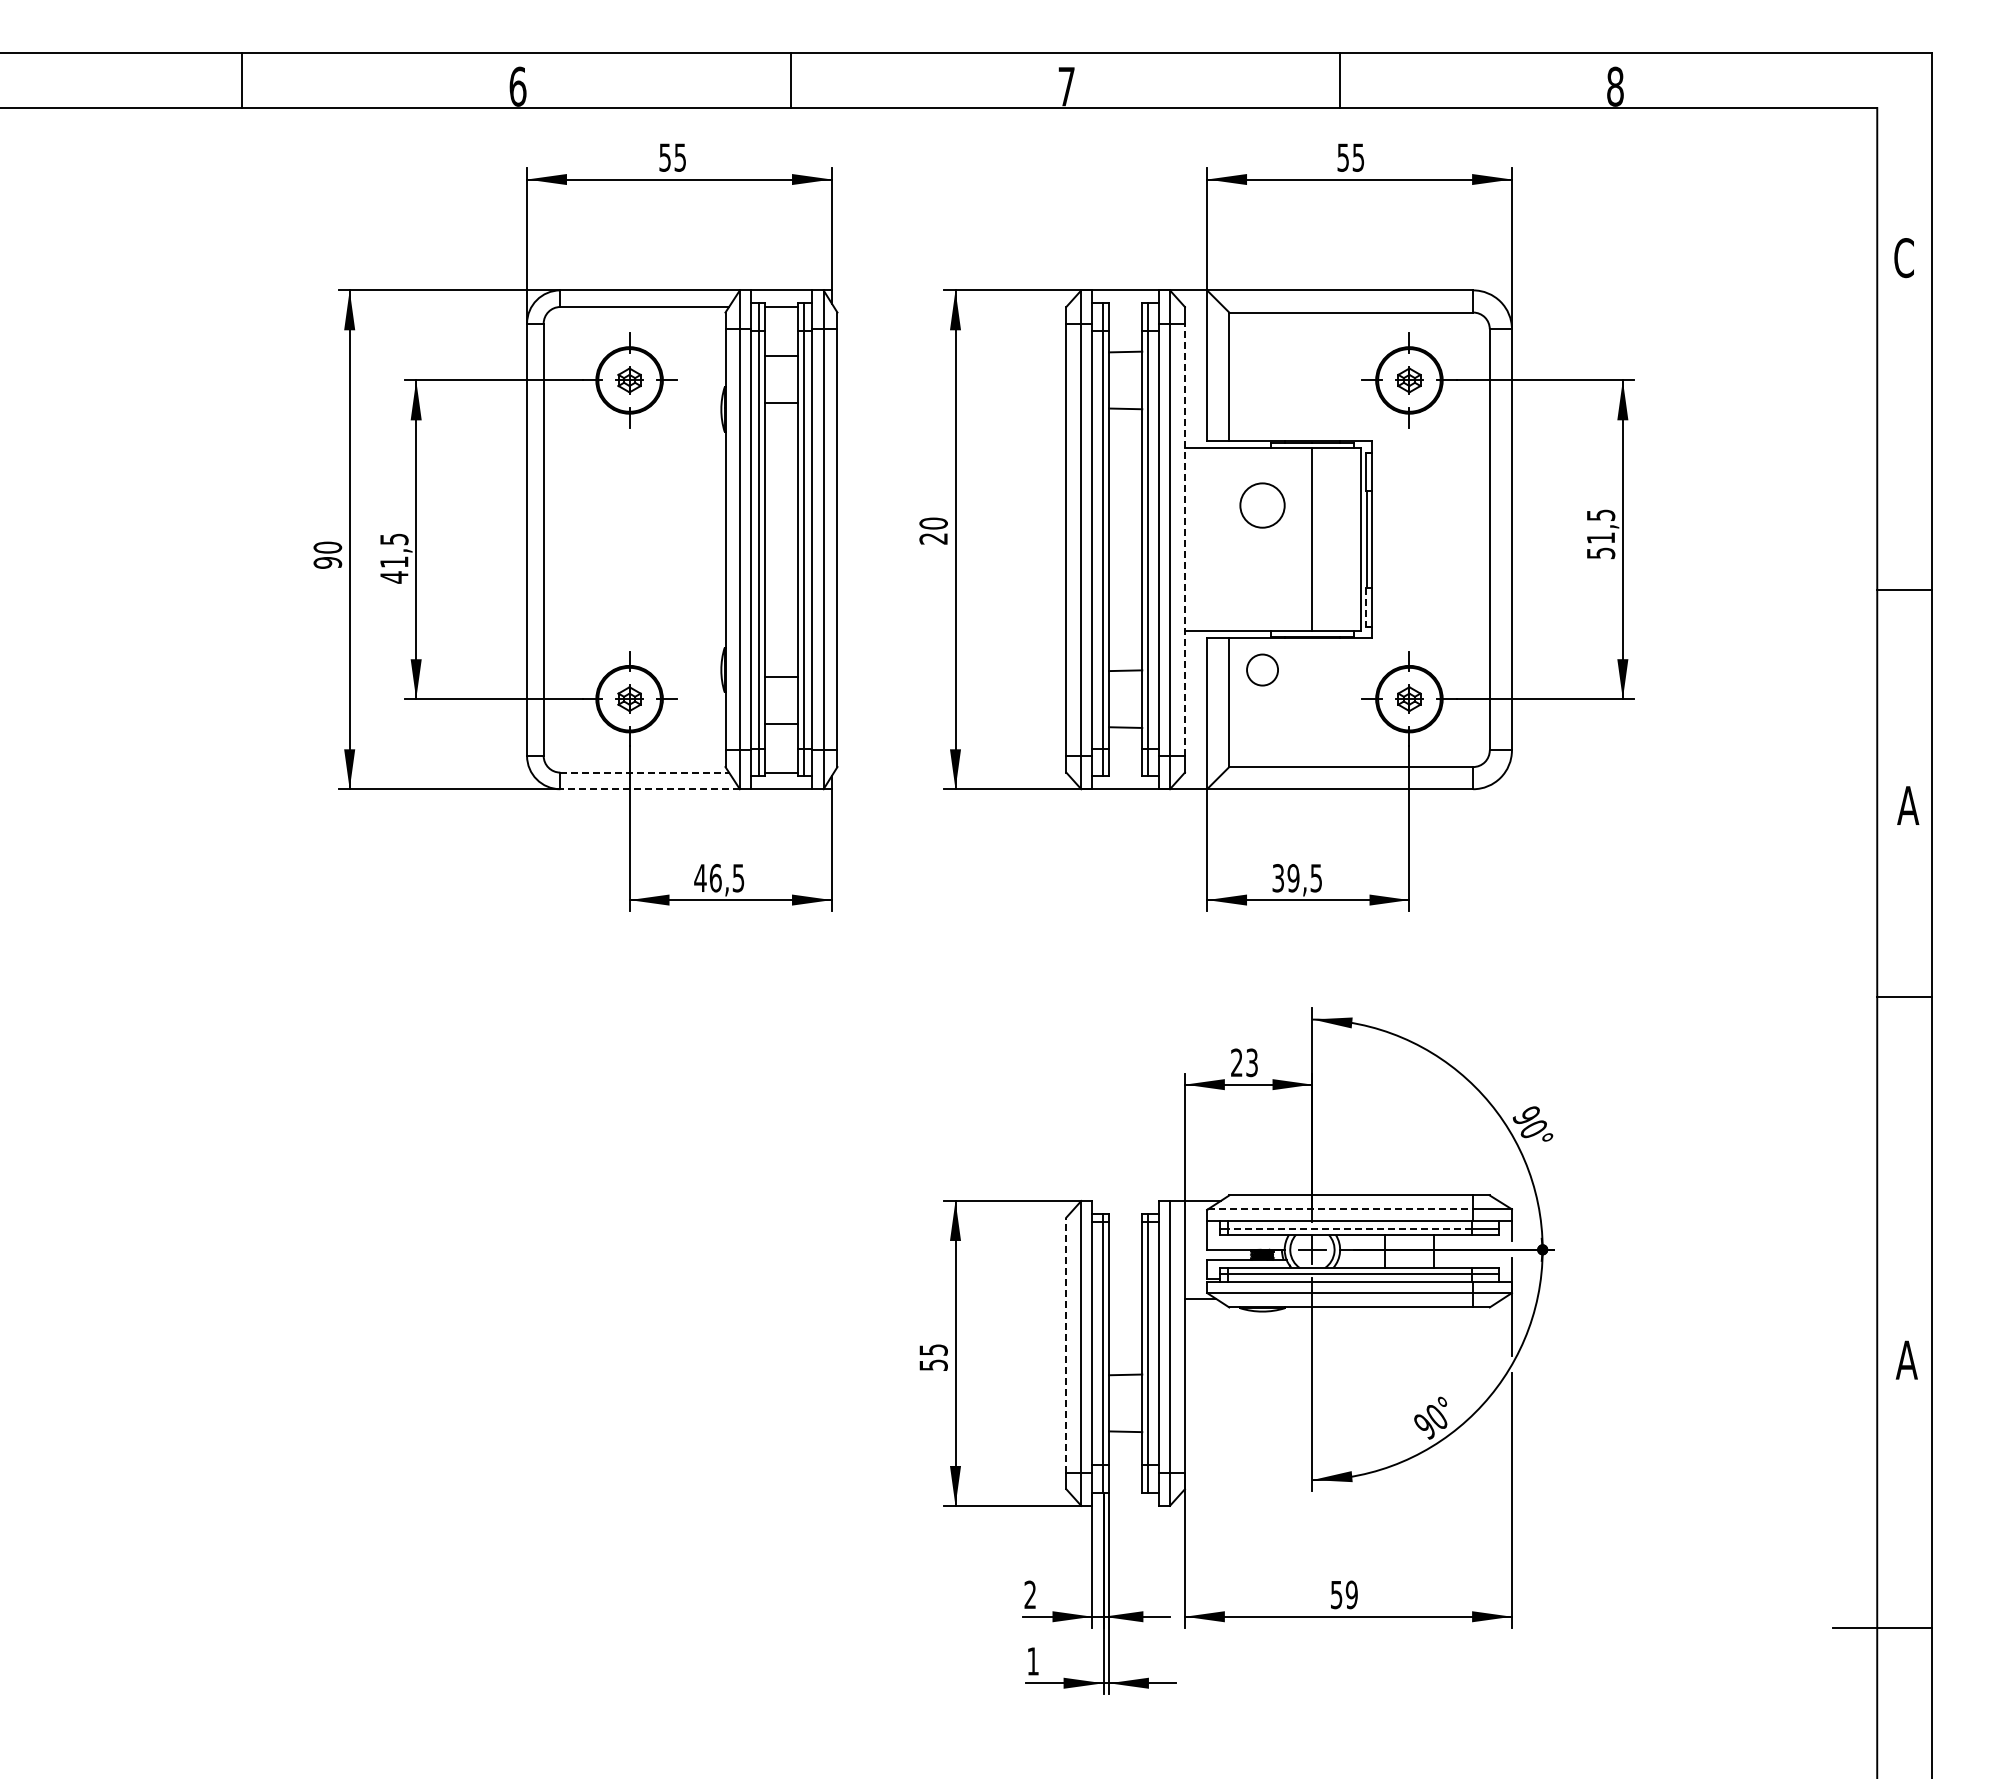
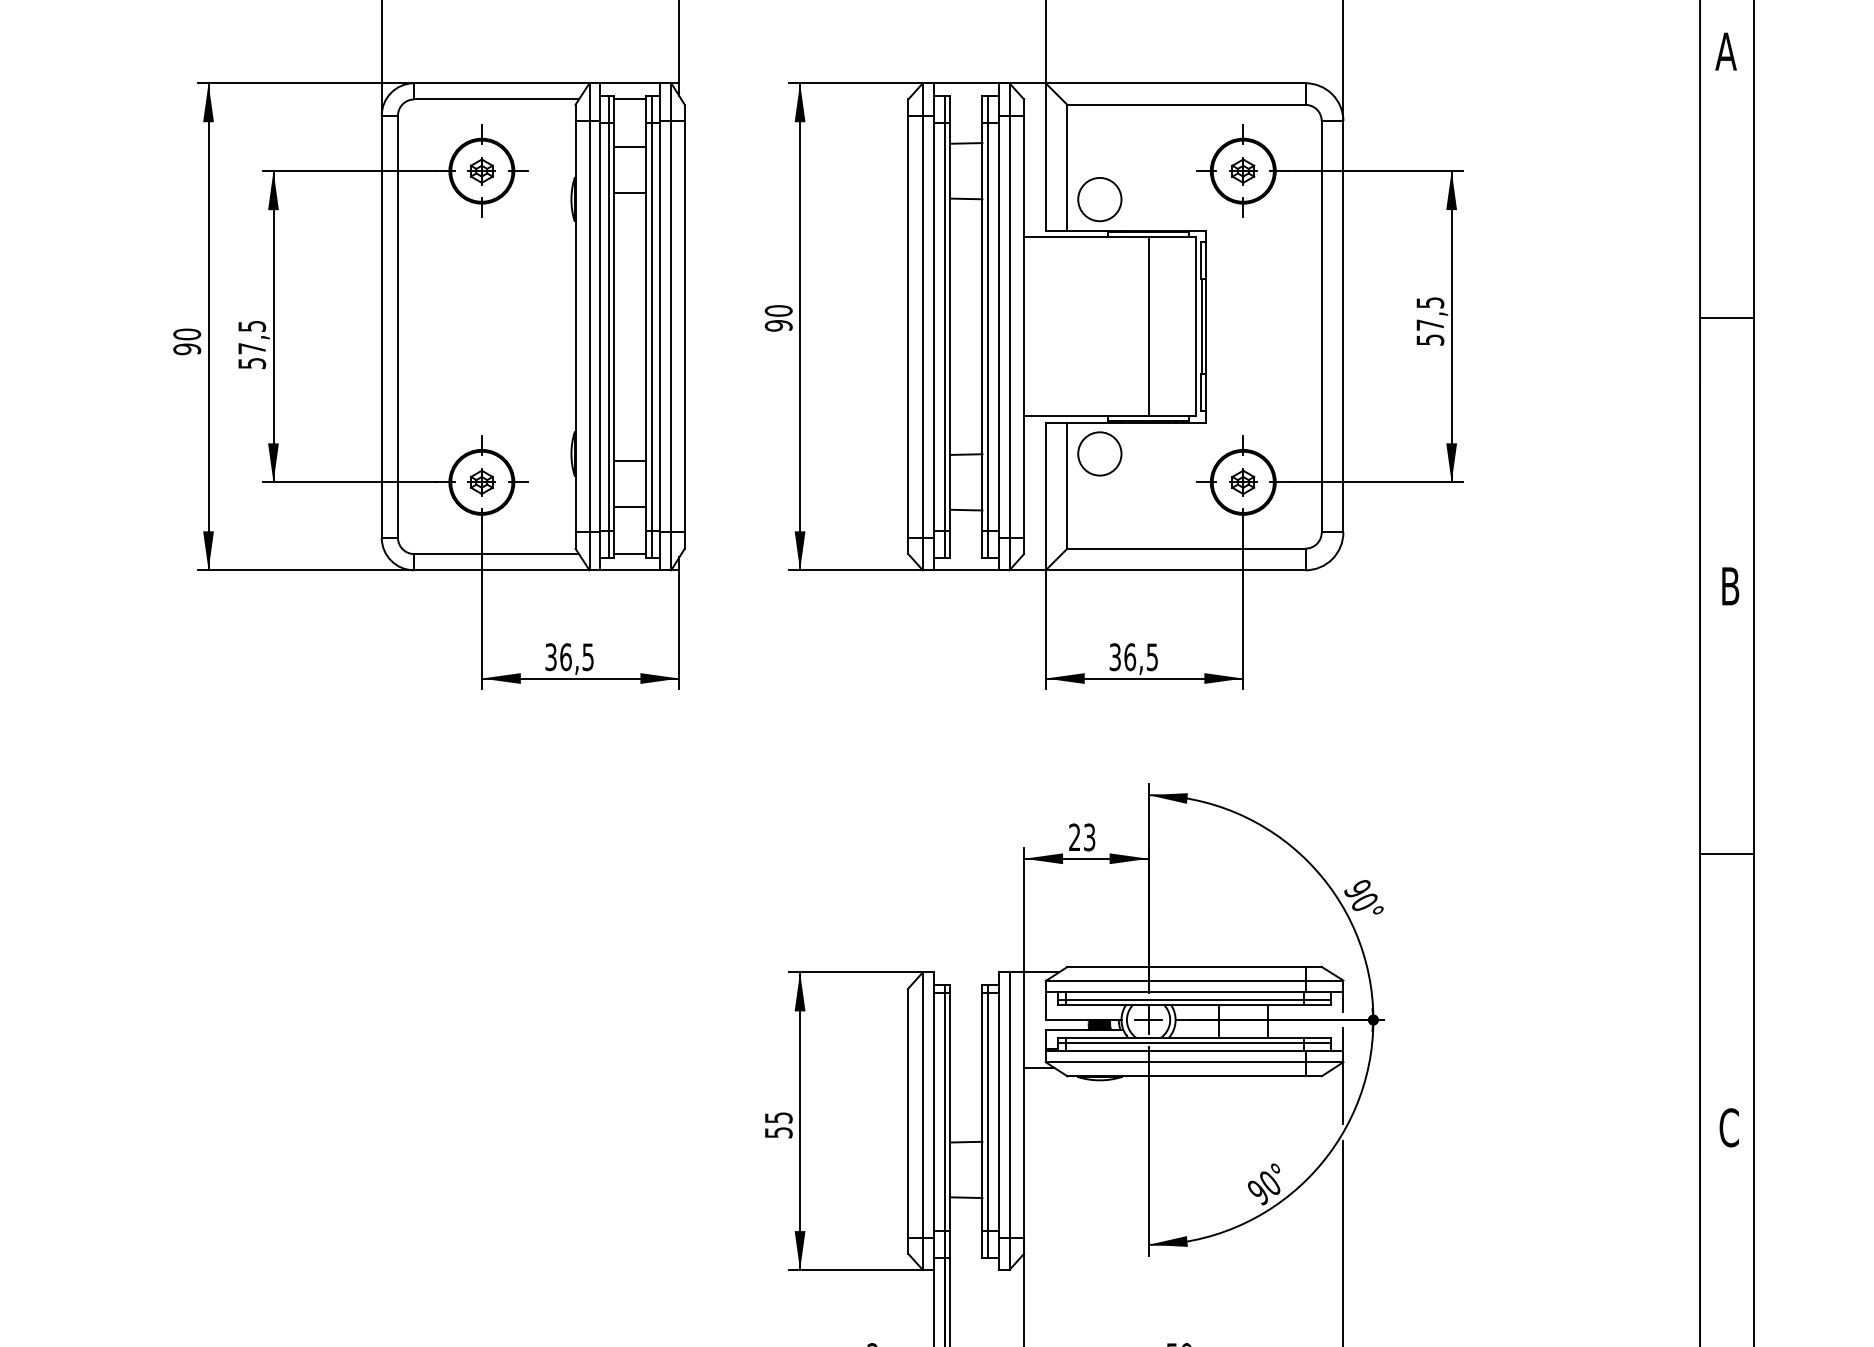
text: (1903, 258) -> (1725, 52), C -> A
circle: (1262, 505) -> (1099, 199), moved
text: (1600, 537) -> (1429, 324), 51,5 -> 57,5
text: (933, 538) -> (778, 325), 20 -> 90
line: (1184, 539) -> (1023, 326), dashed -> solid
text: (394, 569) -> (252, 355), 41,5 -> 57,5
line: (1904, 589) -> (1726, 317), moved
line: (1366, 607) -> (1201, 392), dashed -> solid
circle: (1262, 669) -> (1099, 453), size x1.43
line: (645, 772) -> (497, 553), dashed -> solid
line: (650, 789) -> (502, 570), dashed -> solid
text: (1908, 805) -> (1730, 586), A -> B
text: (700, 877) -> (551, 656), 46,5 -> 36,5
text: (1293, 878) -> (1130, 657), 39,5 -> 36,5
line: (1904, 997) -> (1726, 853), moved
line: (1340, 1209) -> (1175, 980), dashed -> solid
line: (1349, 1229) -> (1184, 1000), dashed -> solid
line: (1066, 1344) -> (908, 1112), dashed -> solid
text: (1906, 1360) -> (1728, 1128), A -> C

